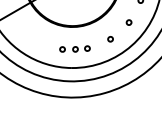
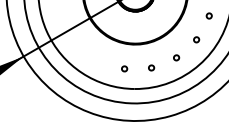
part: (75, 49) -> (138, 68), removed

